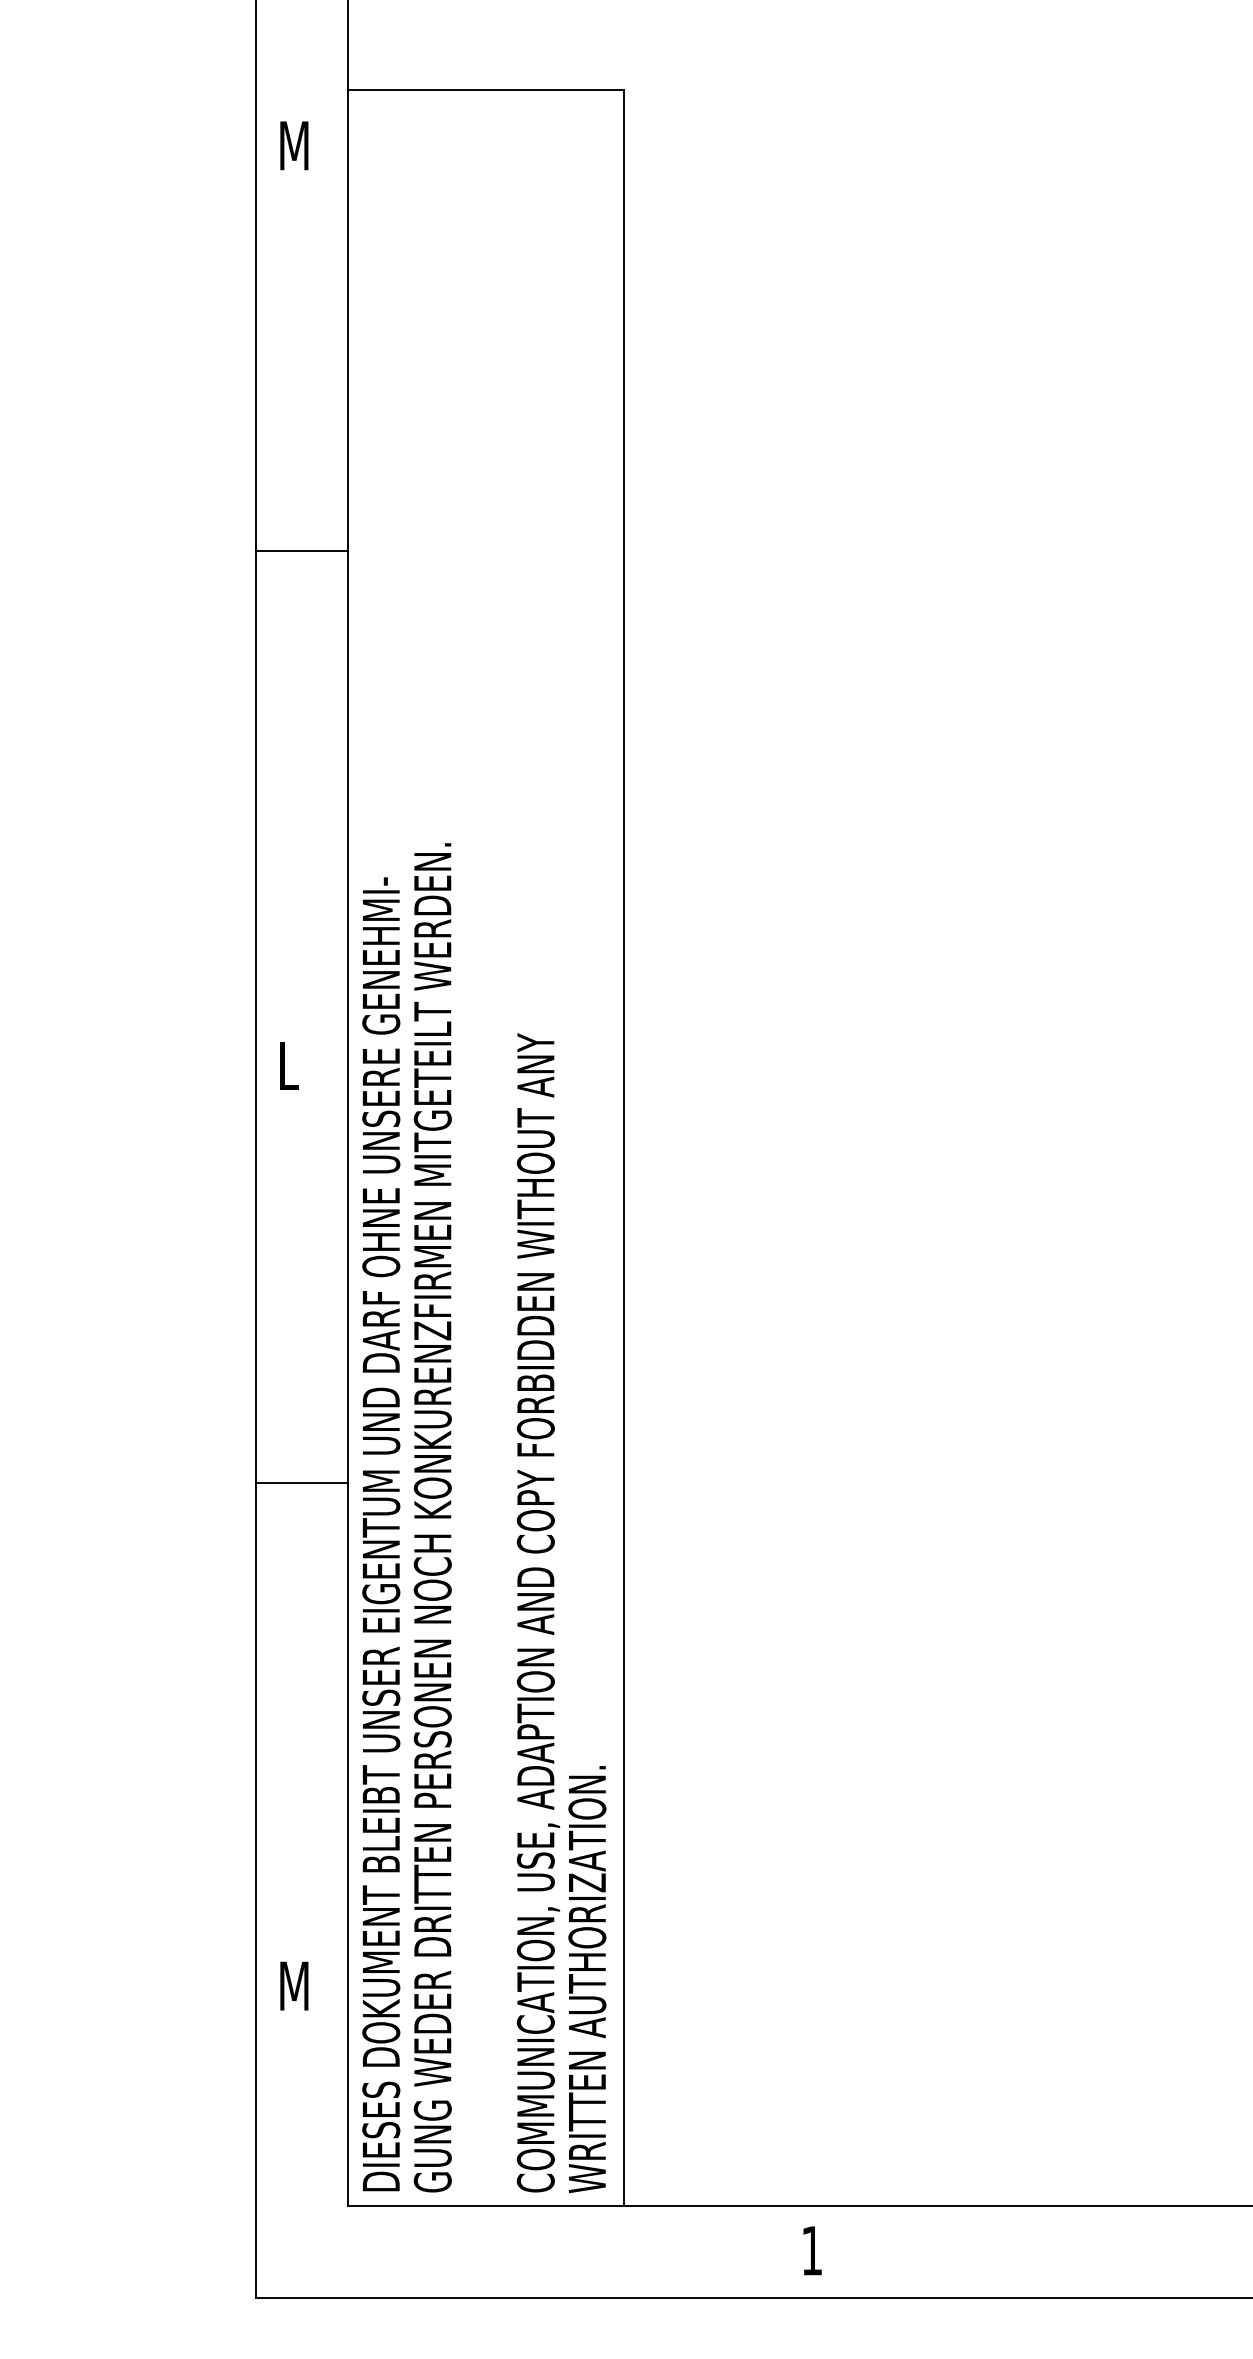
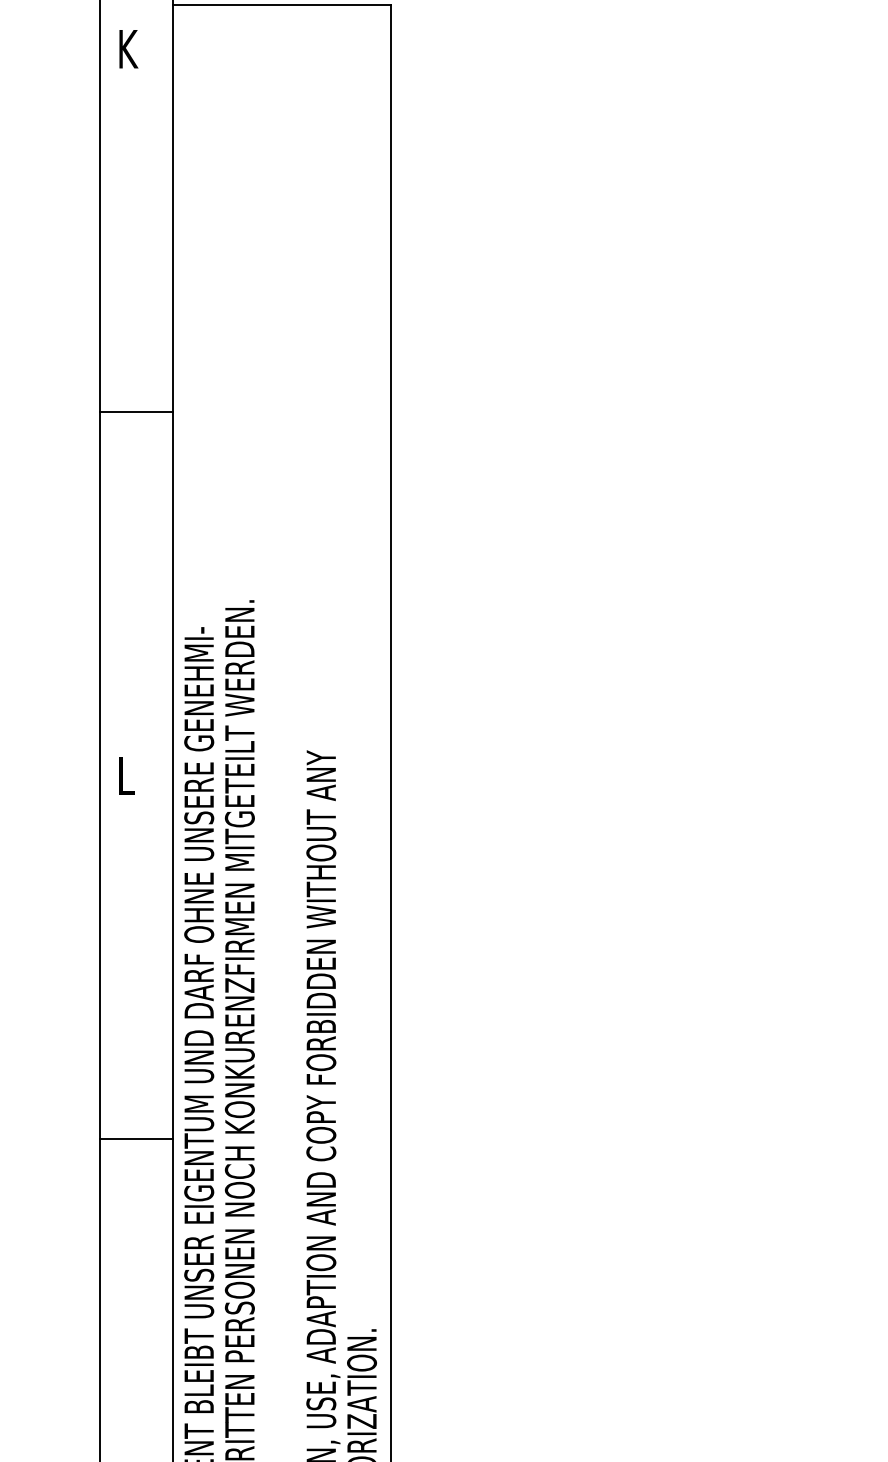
text: (296, 145) -> (132, 48), M -> K
line: (301, 551) -> (136, 412), moved
line: (301, 1483) -> (136, 1139), moved

